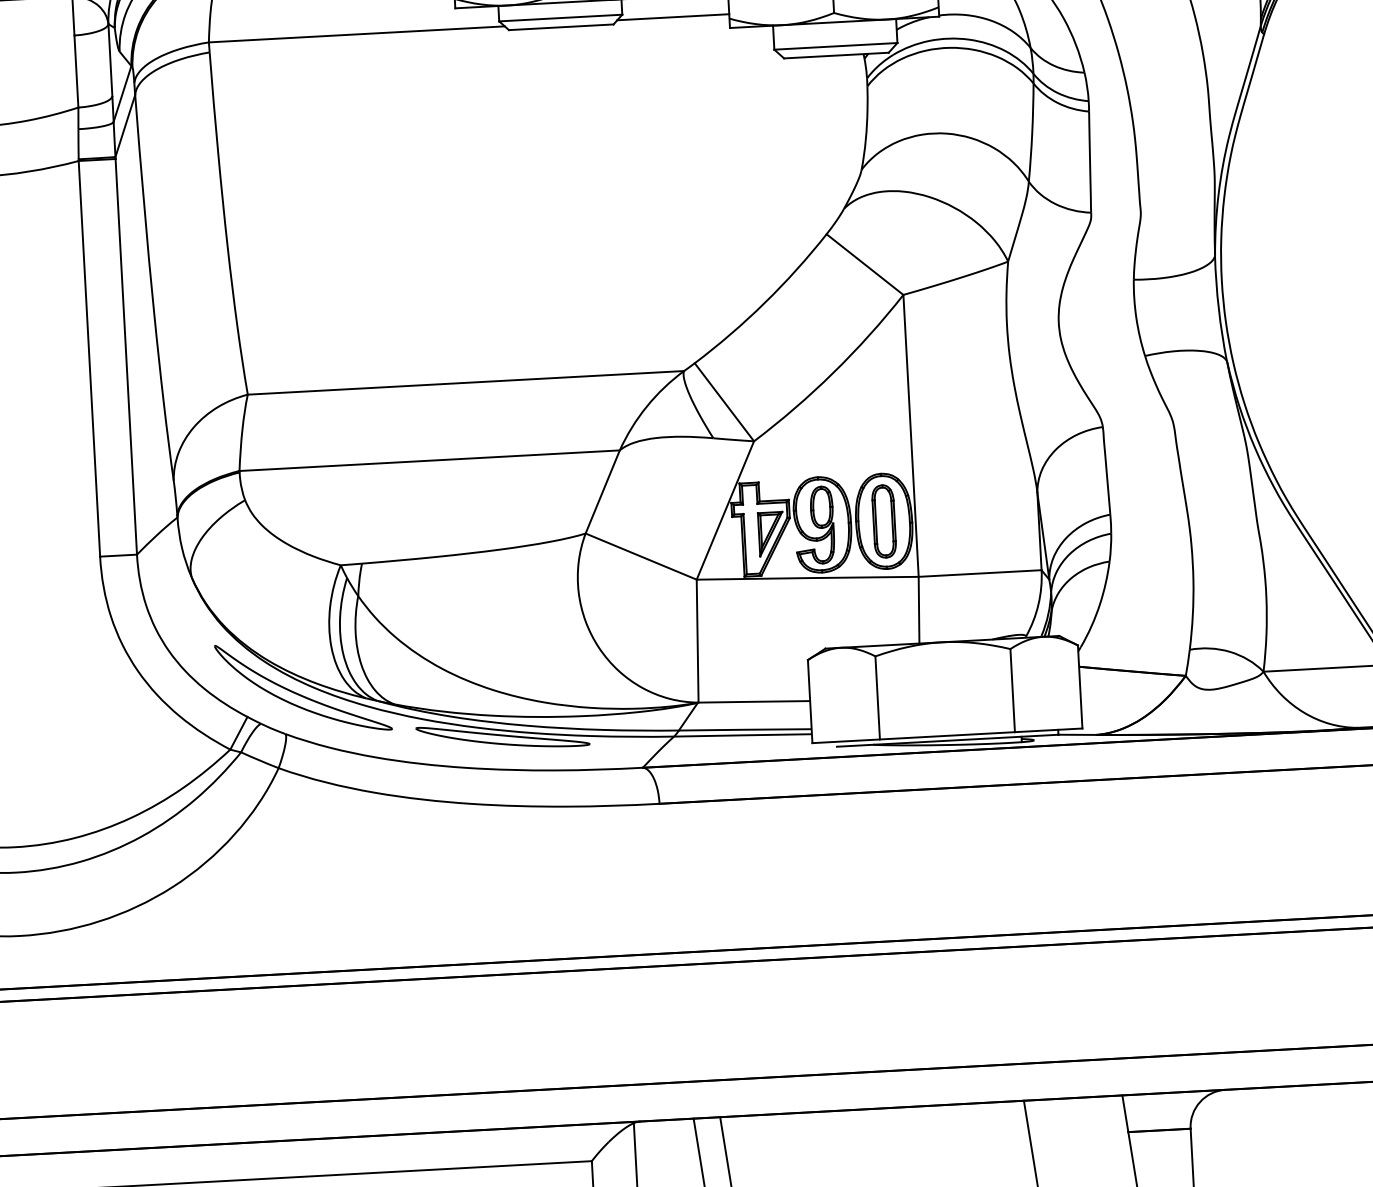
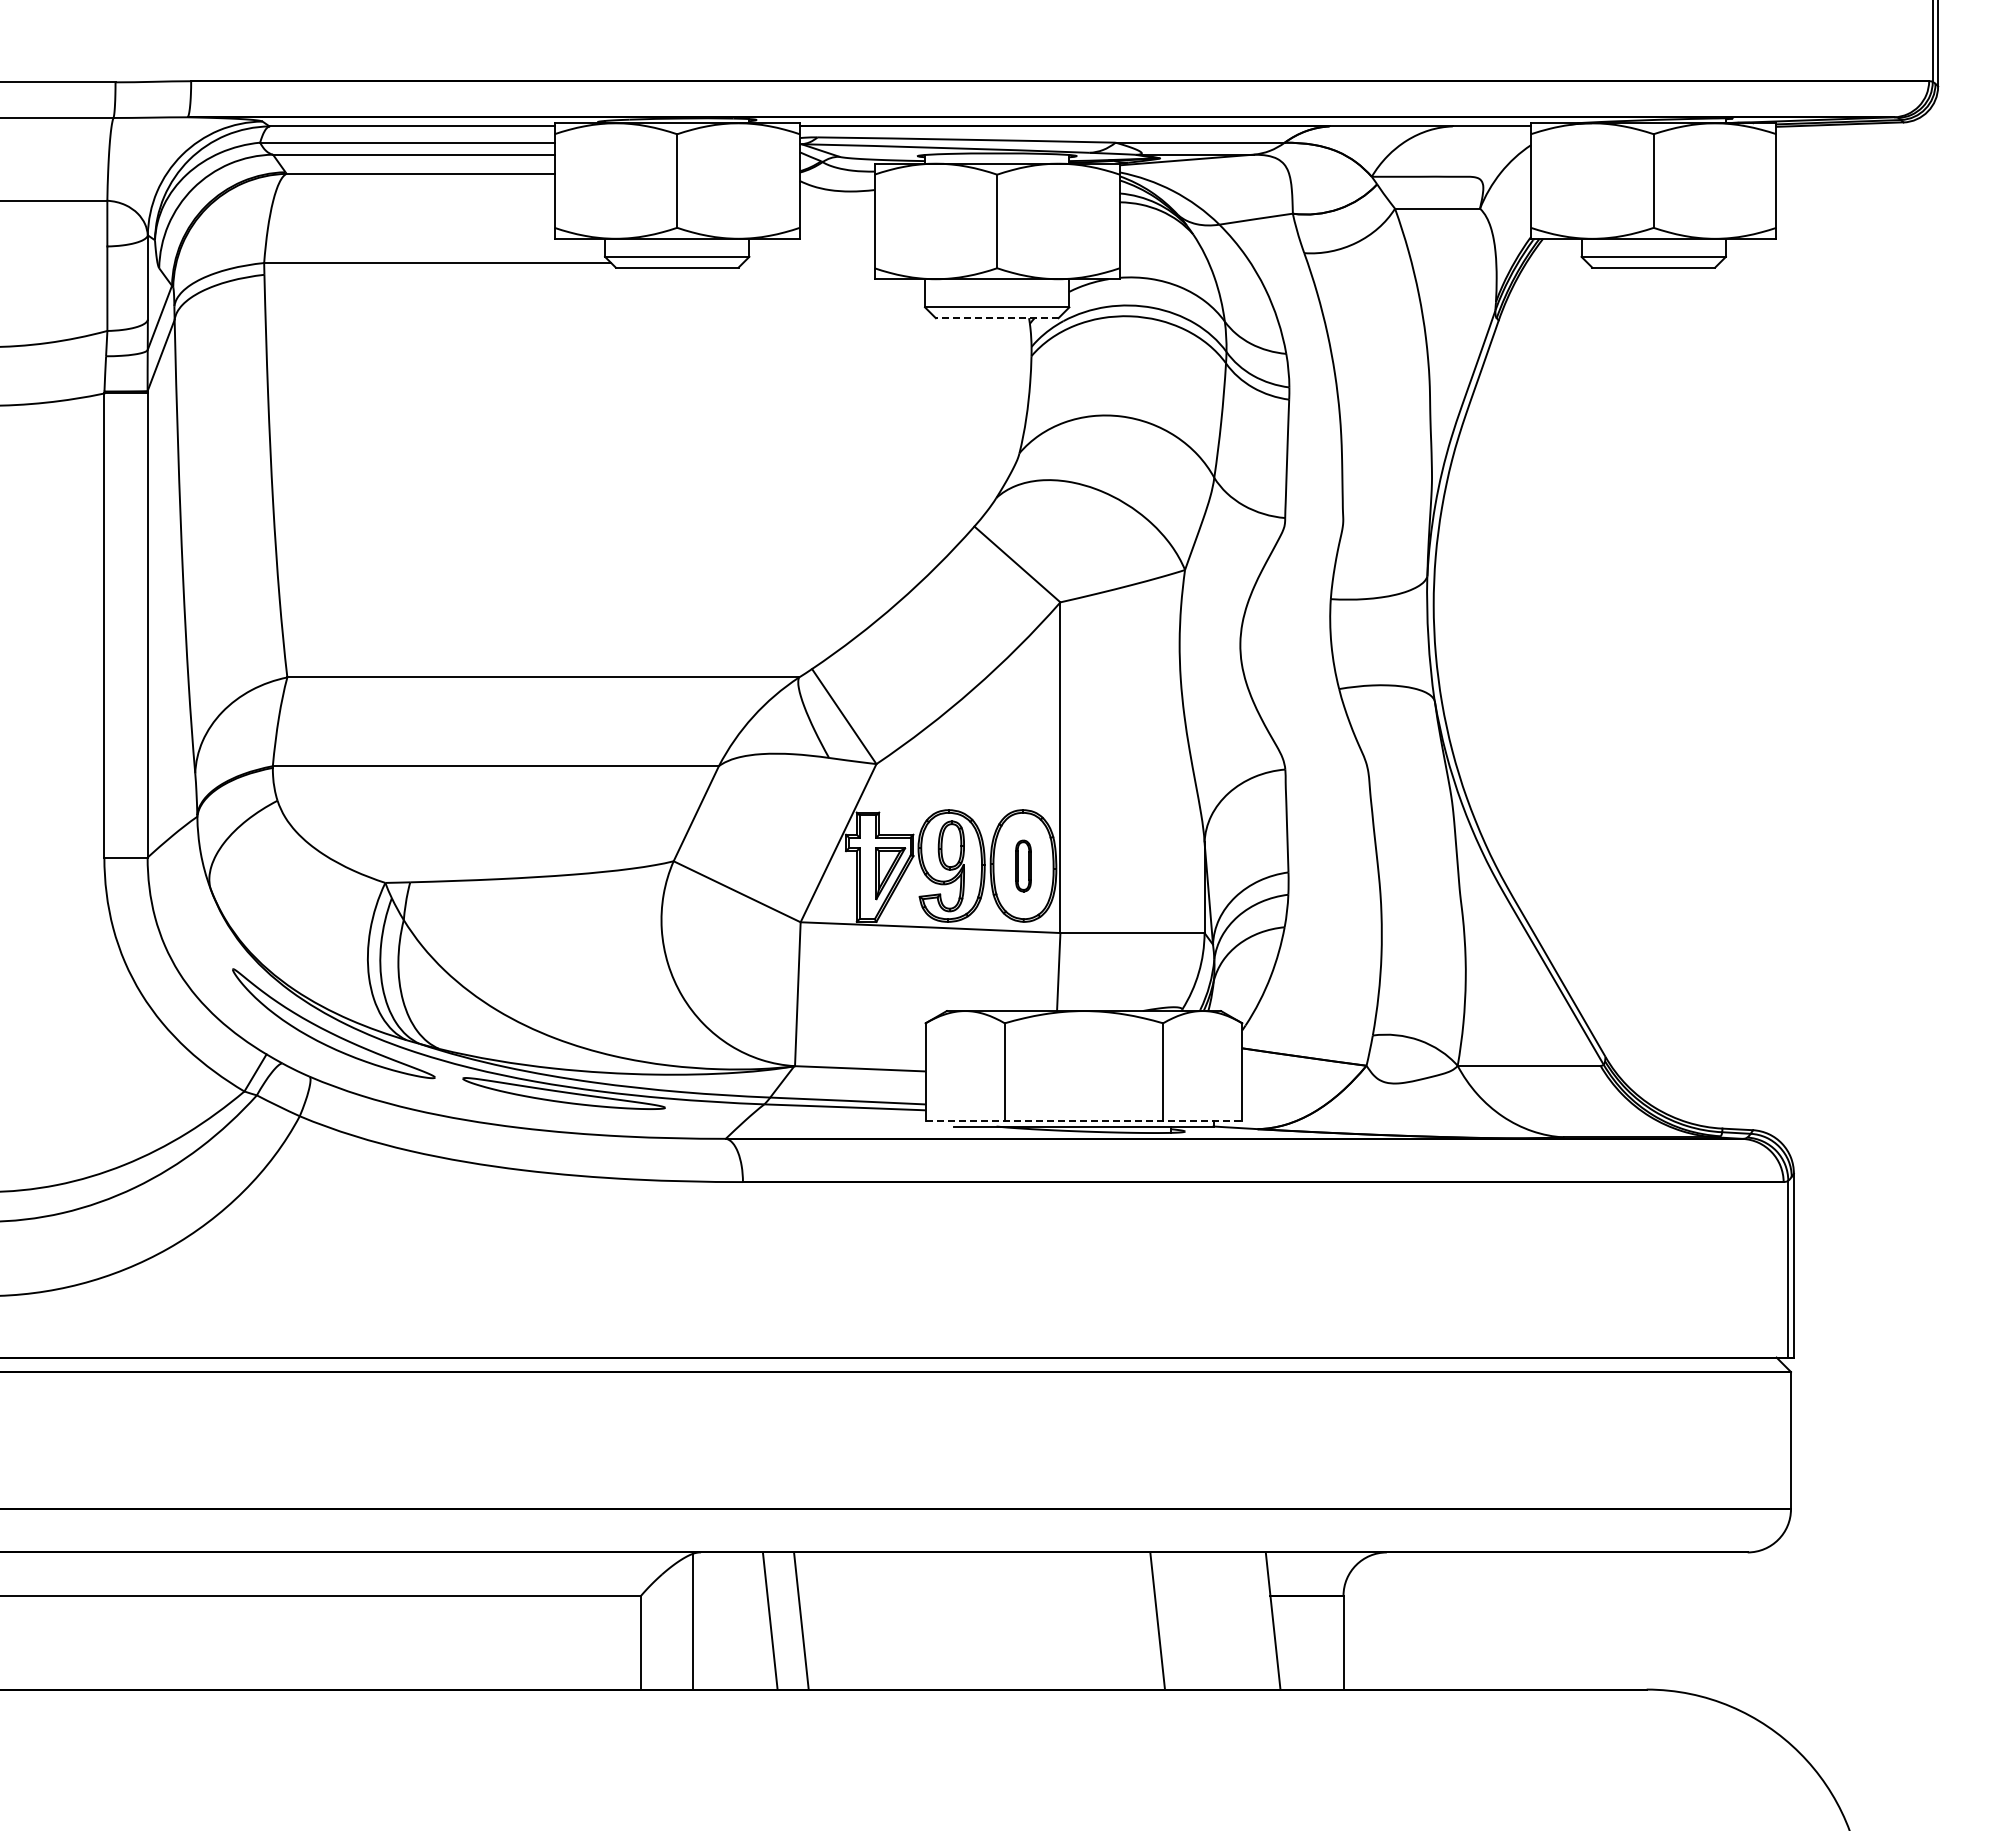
line: (672, 17) -> (808, 263), removed
line: (835, 55) -> (996, 318), solid -> dashed
part: (884, 520) -> (1023, 865), size x0.6
line: (947, 735) -> (1084, 1120), solid -> dashed

